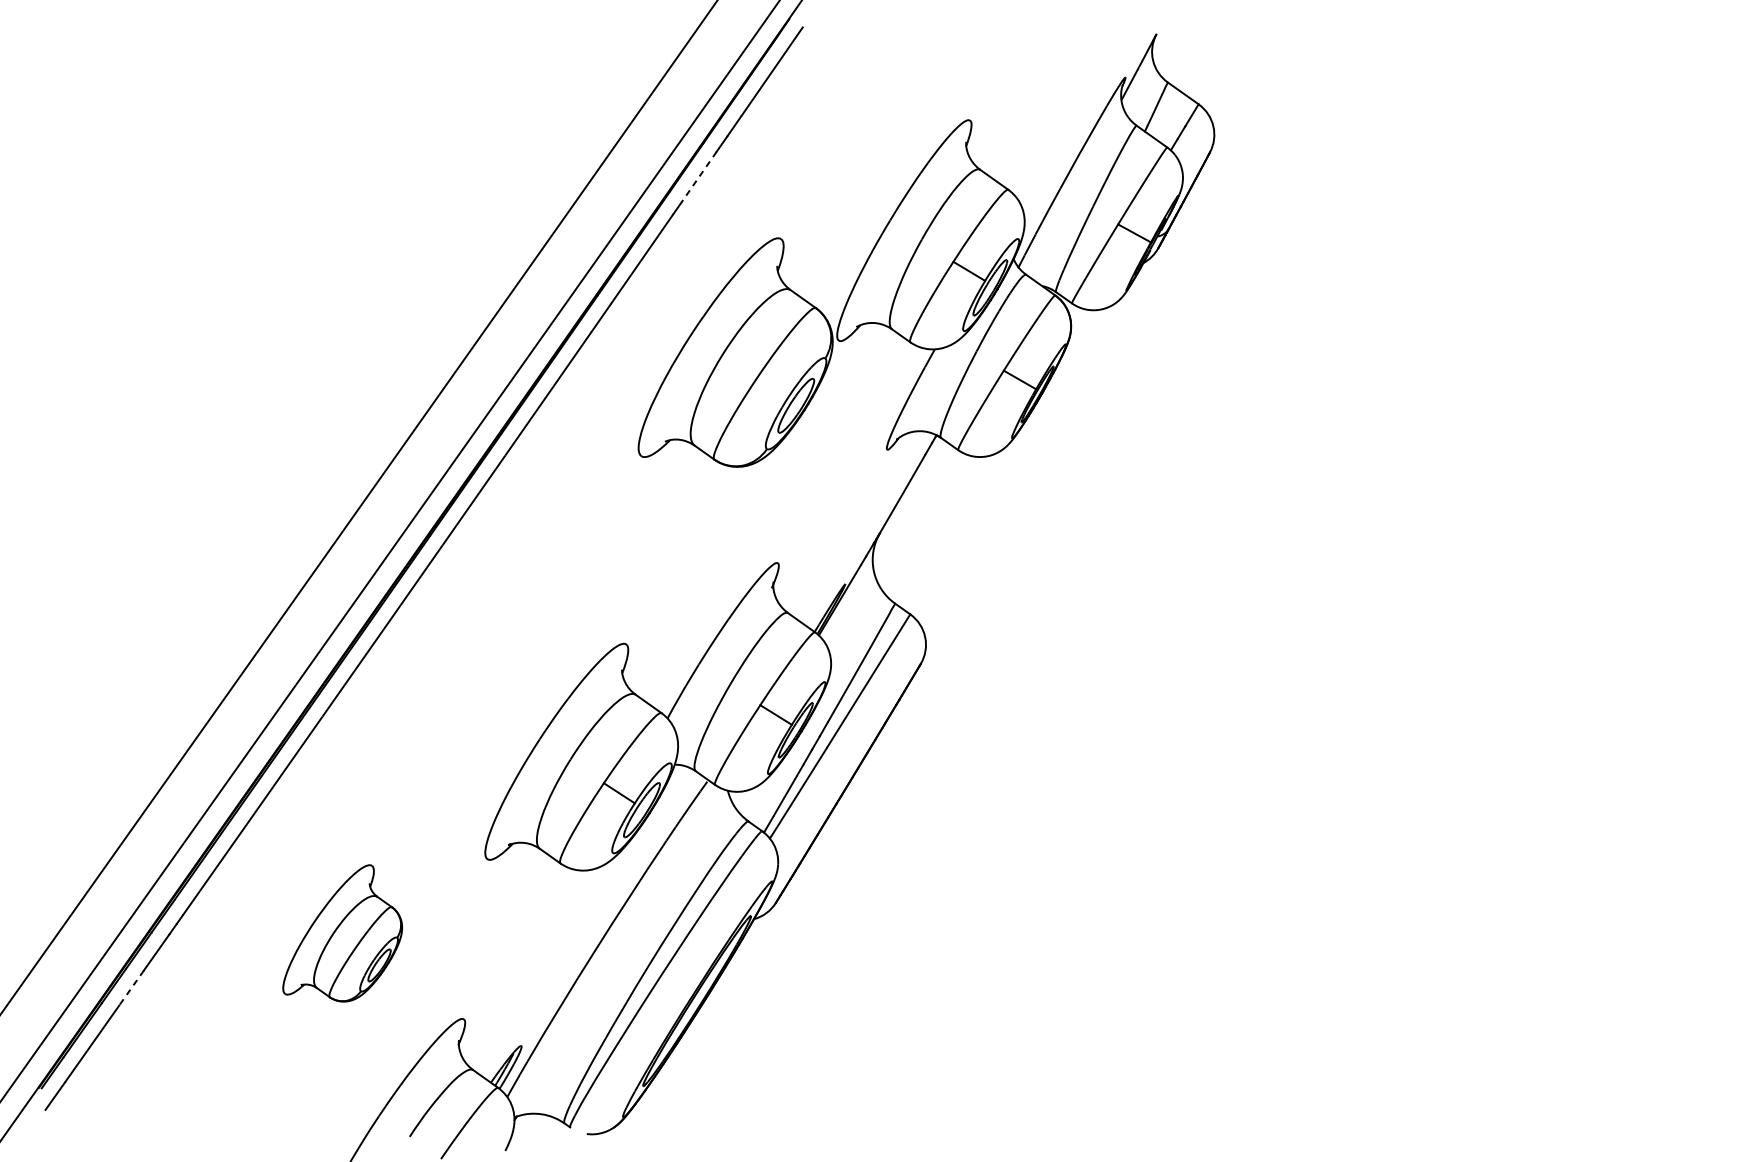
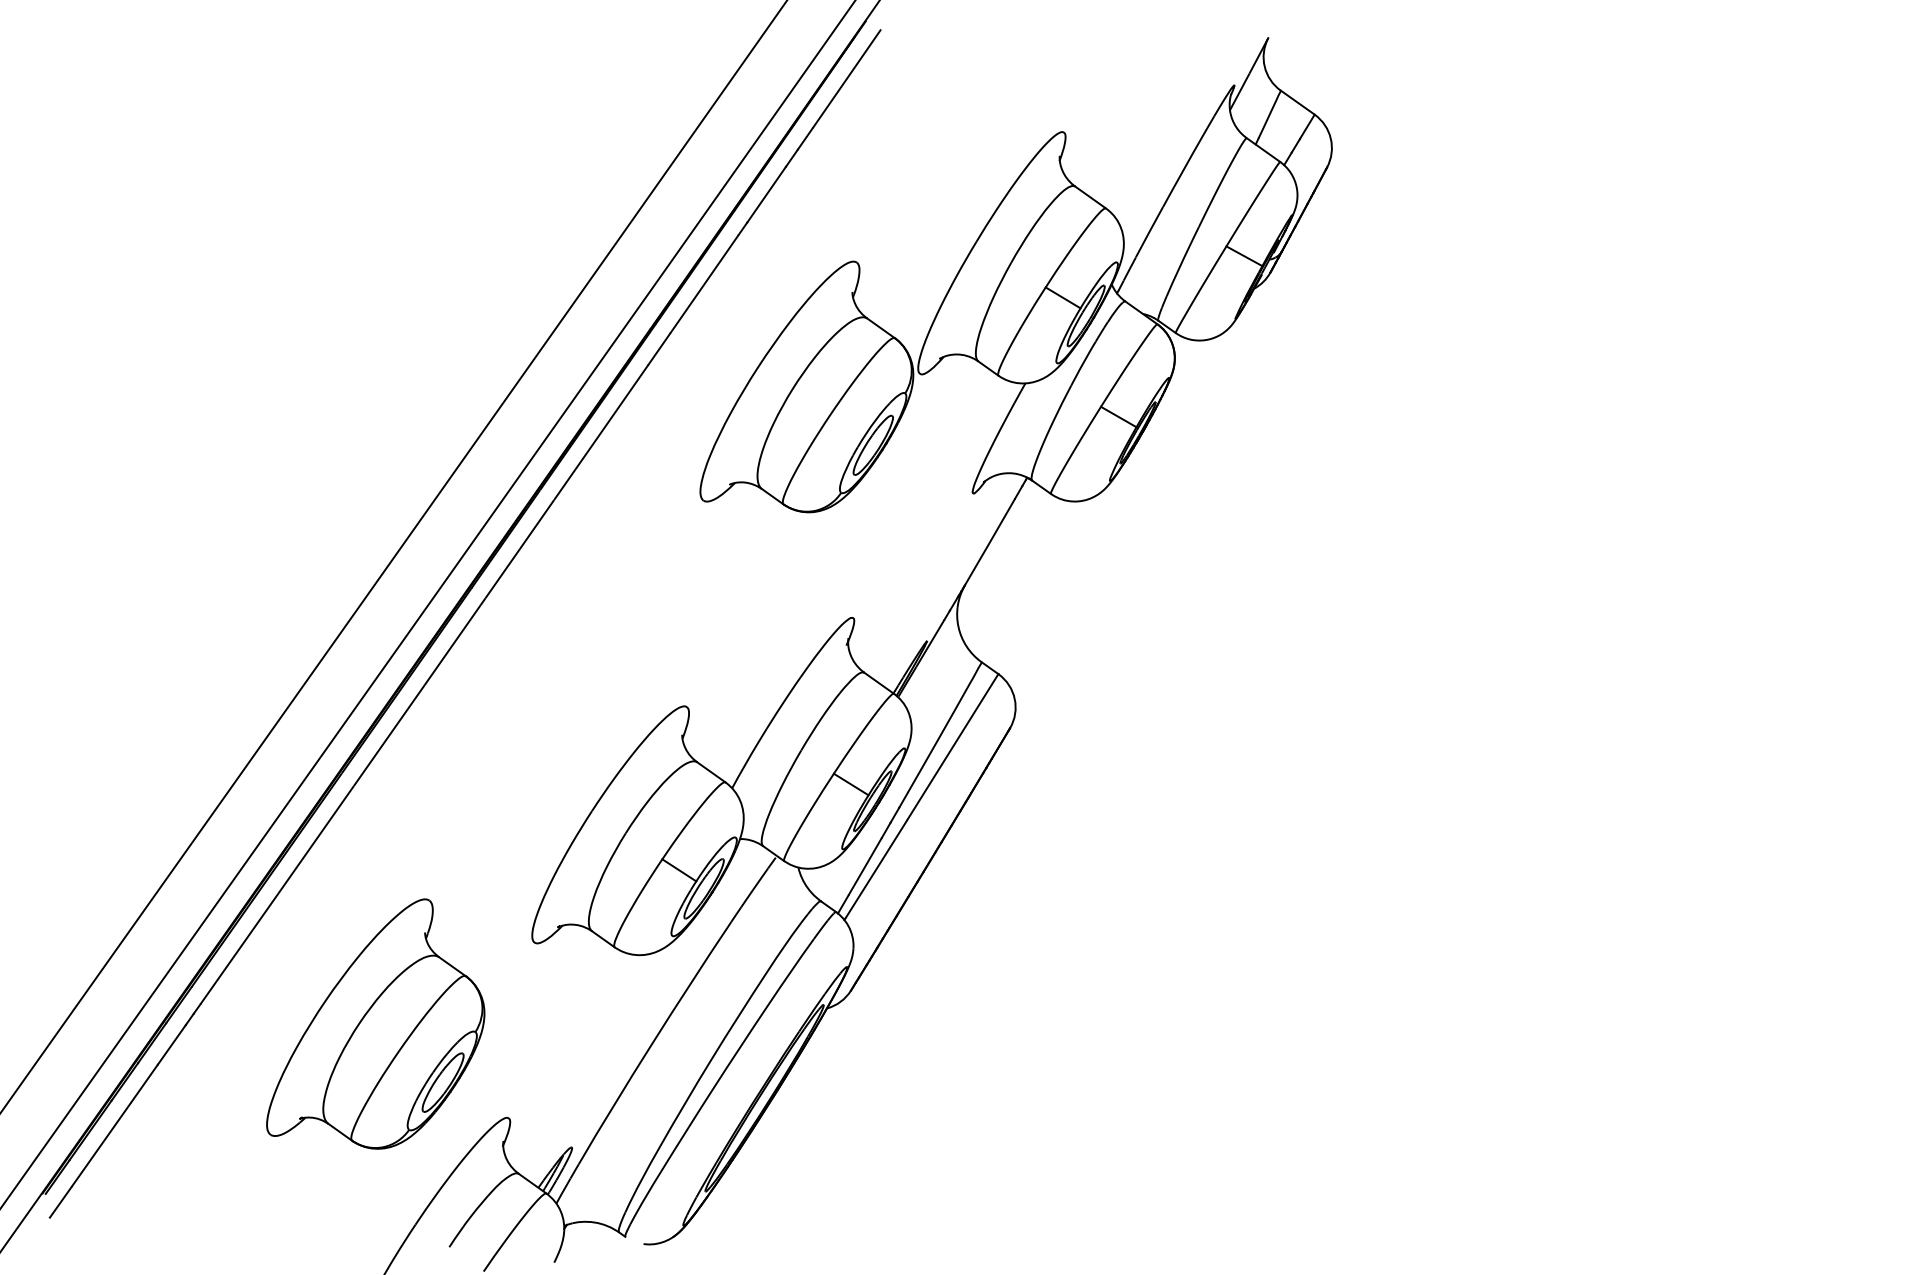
line: (698, 177) -> (766, 194), dashed -> solid
part: (342, 932) -> (375, 1023), size x1.67
line: (131, 987) -> (144, 1083), dashed -> solid

